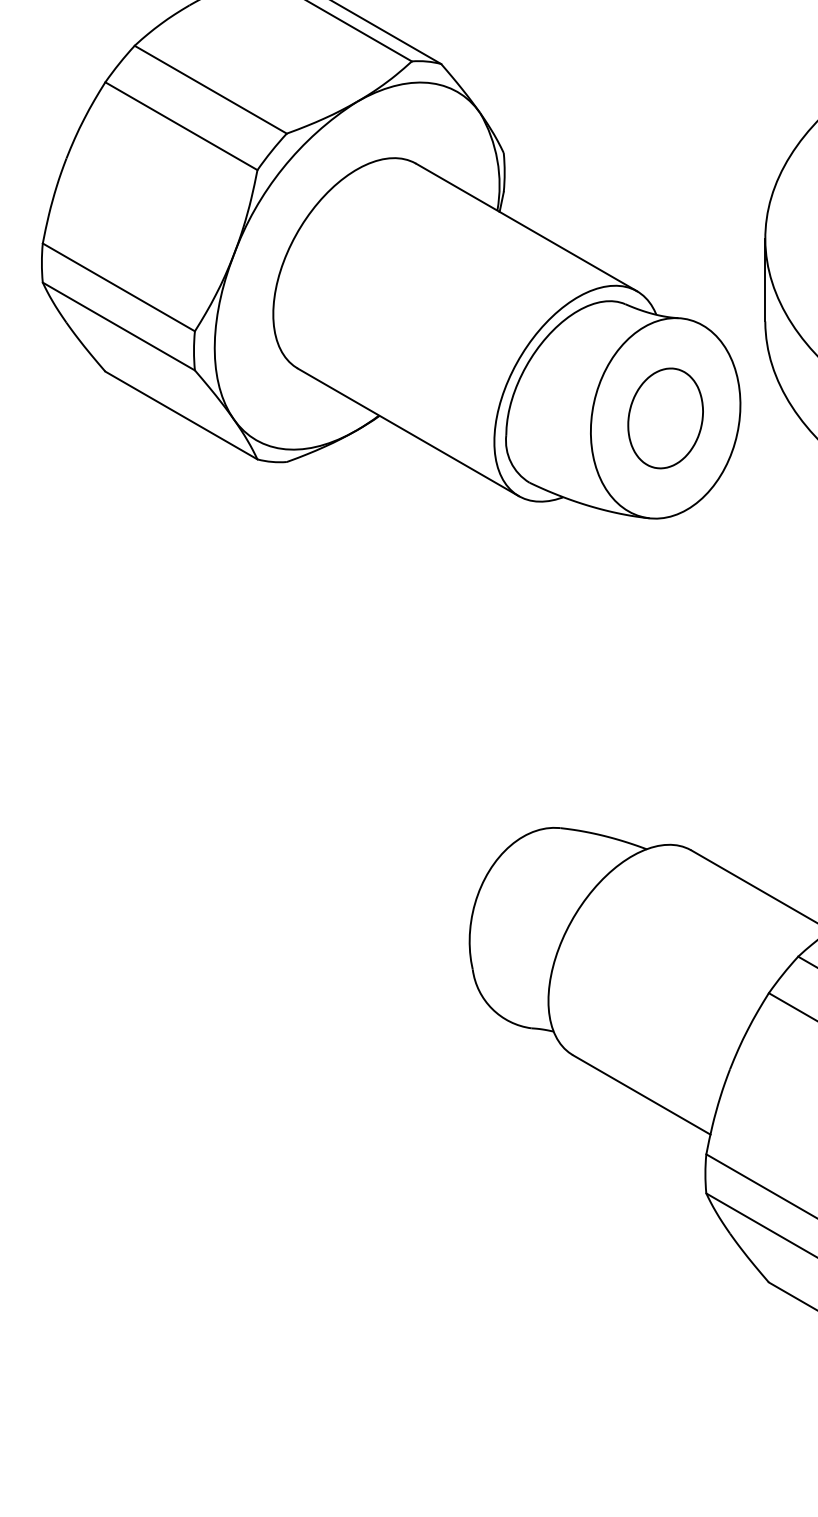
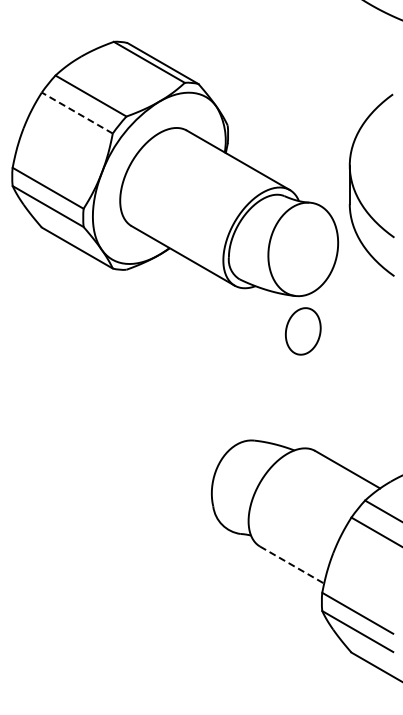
line: (181, 127) -> (77, 113), solid -> dashed
part: (666, 418) -> (303, 331), moved
line: (642, 1095) -> (292, 565), solid -> dashed

